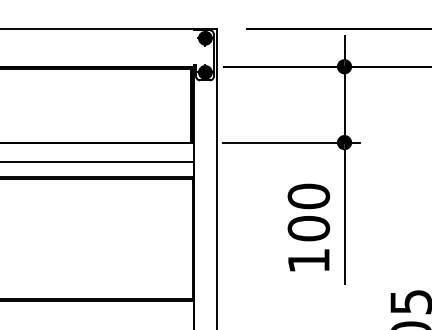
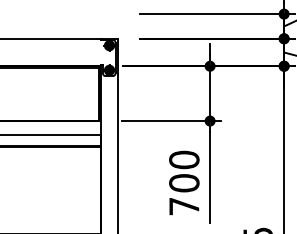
text: (308, 260) -> (184, 206), 100 -> 700

